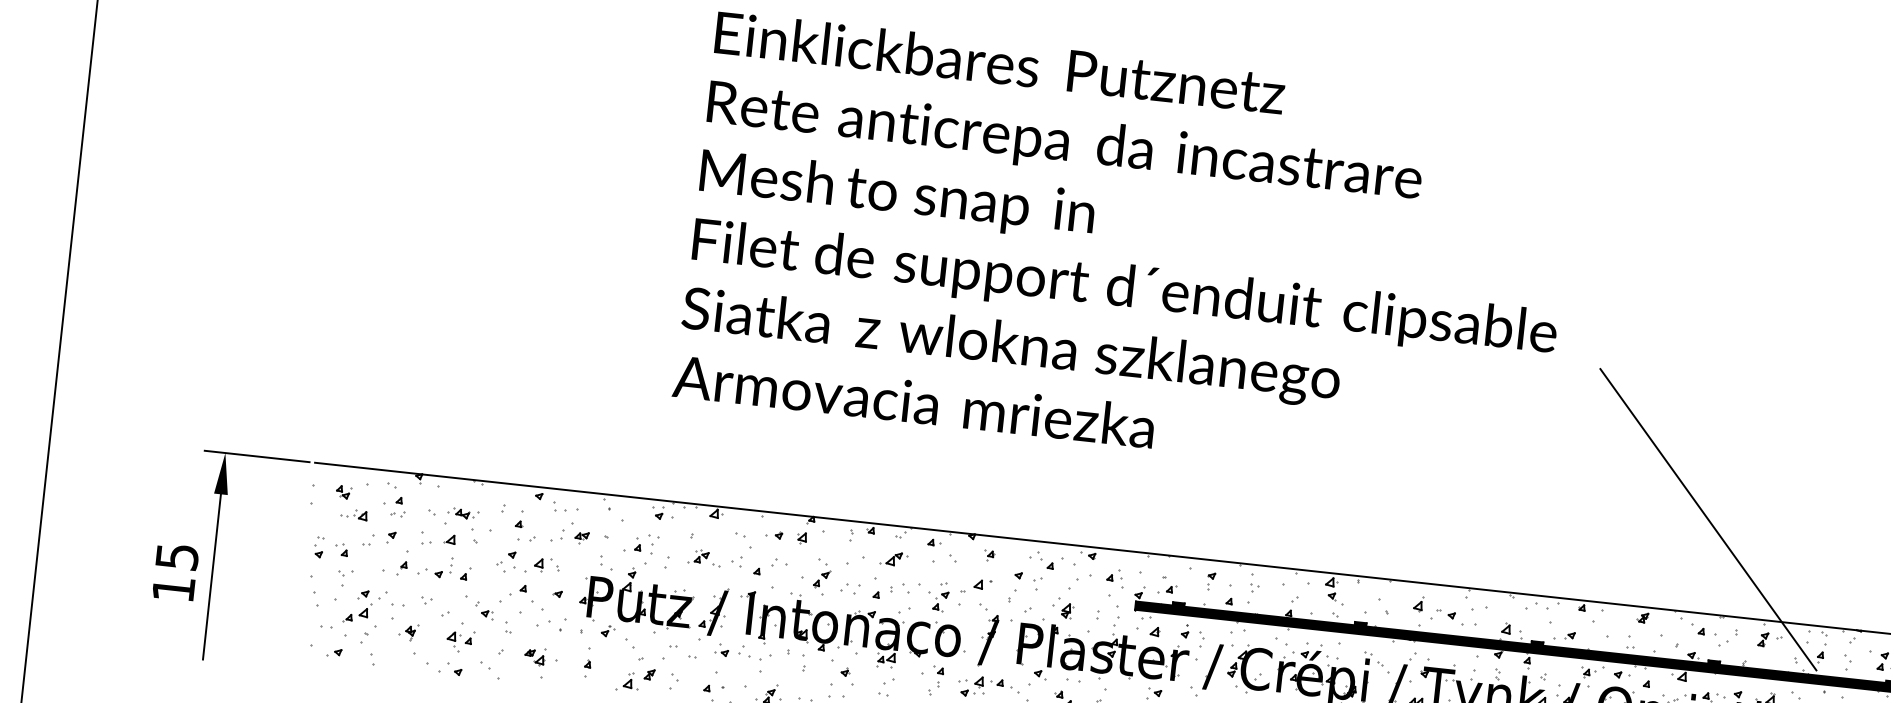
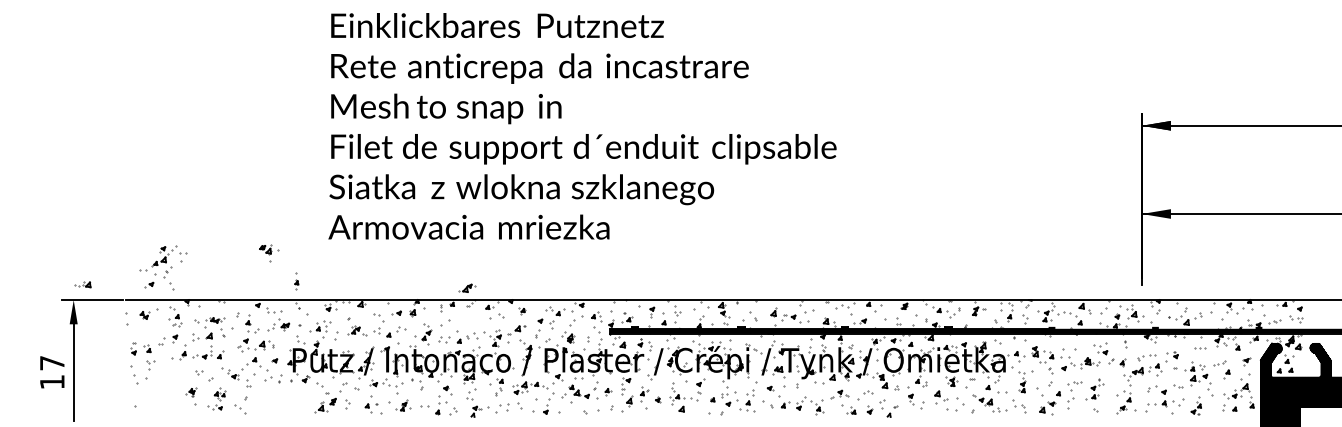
part: (353, 514) -> (82, 284), moved
line: (1708, 519) -> (936, 245), removed
text: (177, 557) -> (52, 363), 15 -> 17
part: (894, 557) -> (467, 287), moved
part: (361, 625) -> (163, 267), moved
part: (451, 647) -> (216, 398), size x0.7
part: (587, 662) -> (296, 281), moved
part: (540, 664) -> (269, 253), moved

